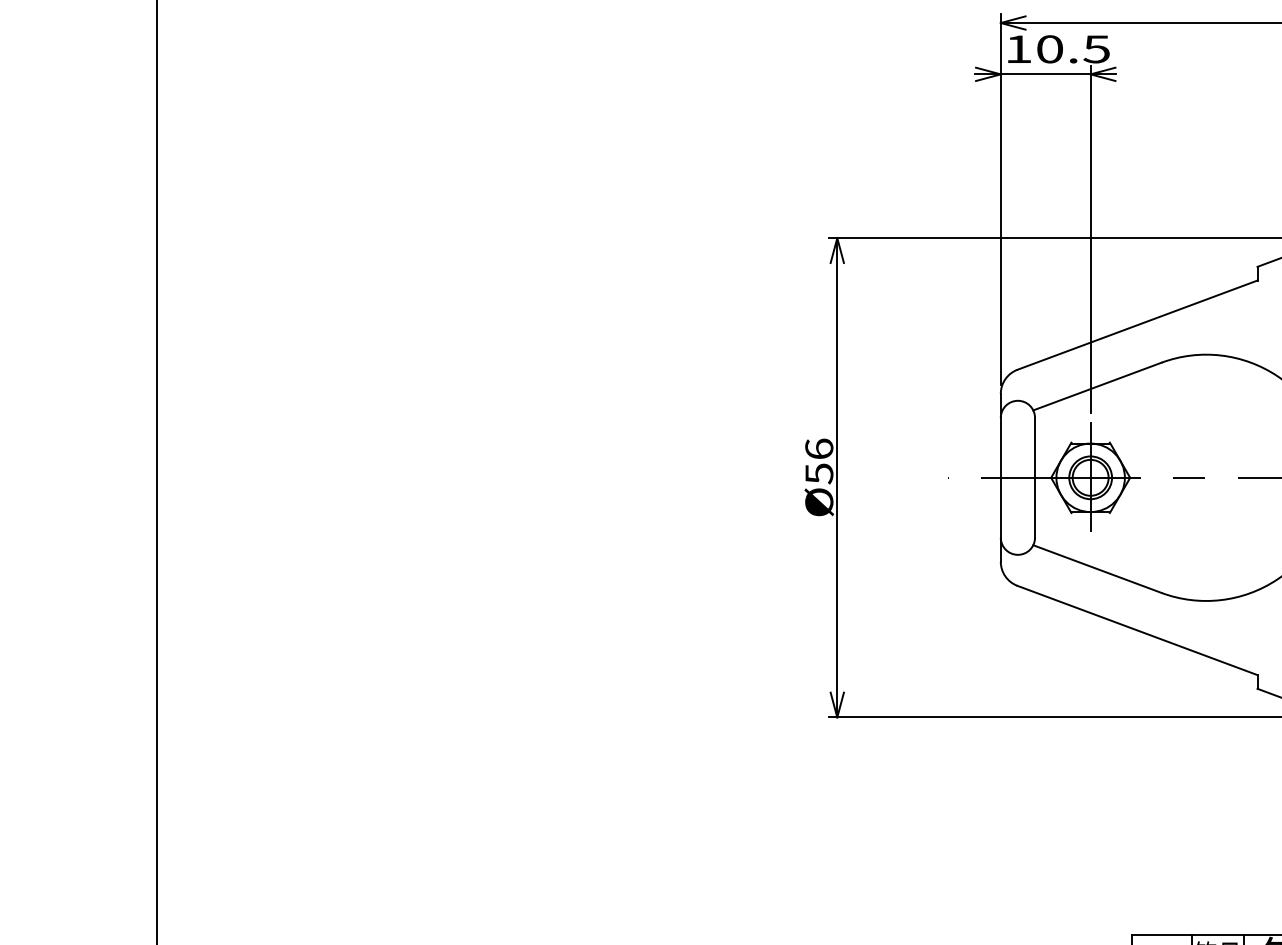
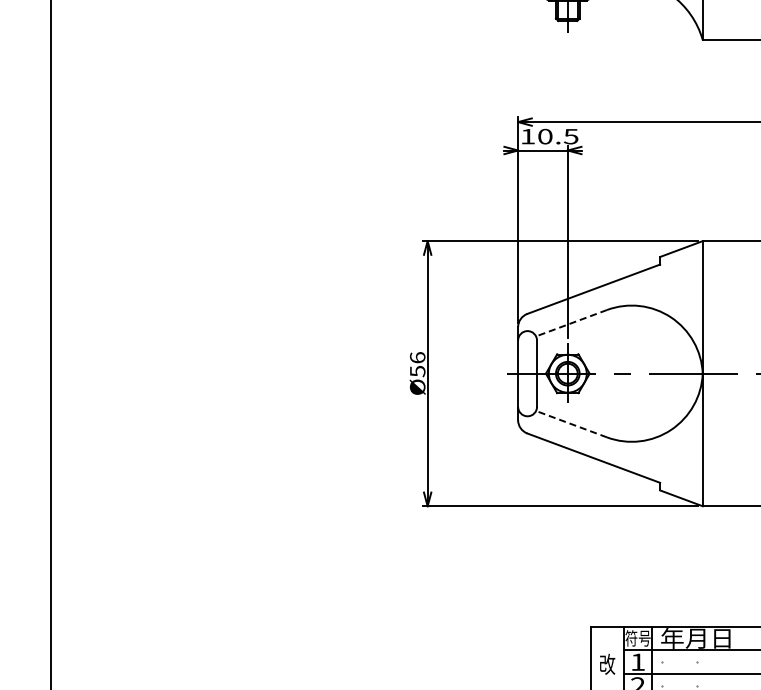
line: (1097, 387) -> (571, 323), solid -> dashed
line: (1097, 569) -> (571, 424), solid -> dashed

